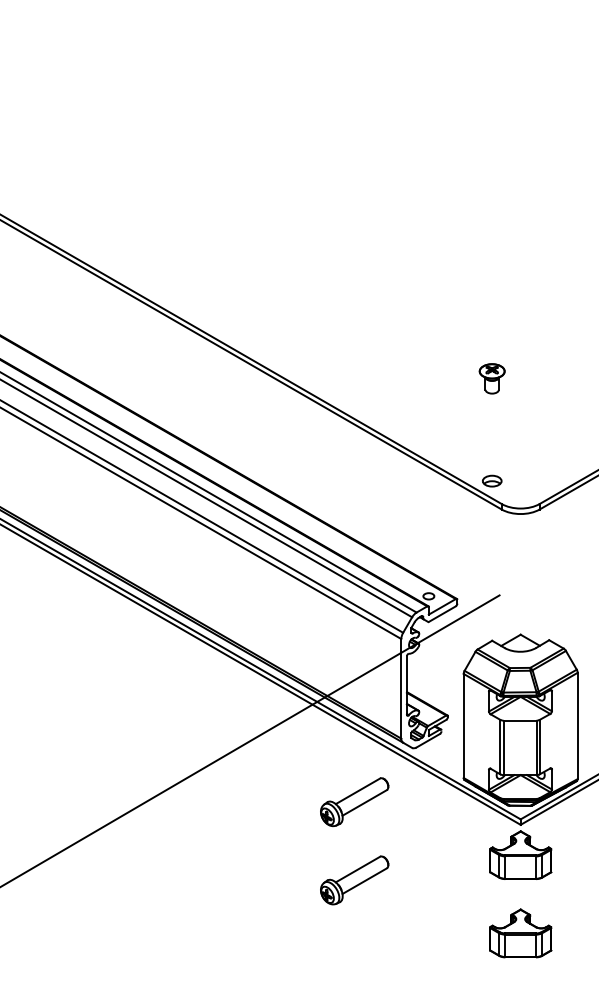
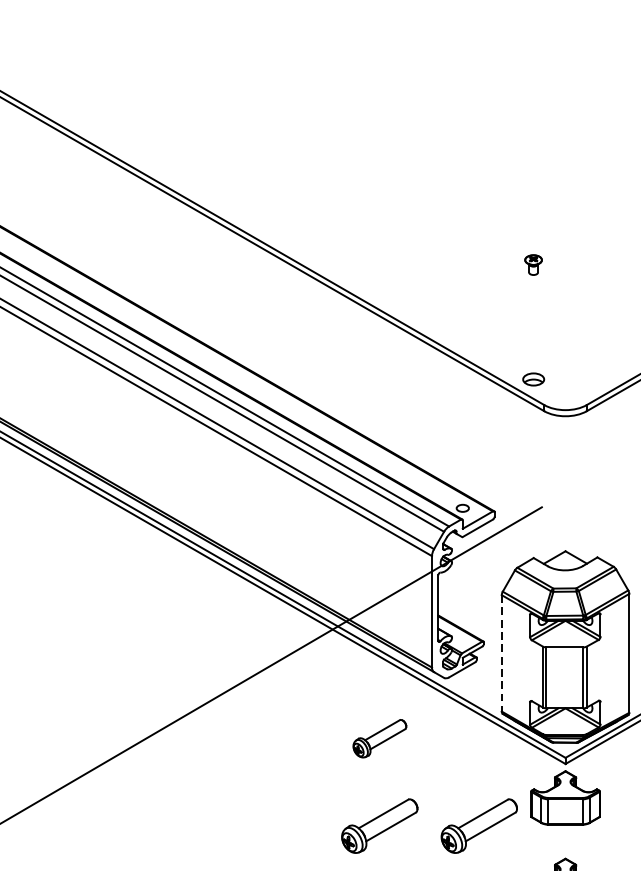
part: (491, 378) -> (532, 264), size x0.6
line: (463, 726) -> (501, 653), solid -> dashed
part: (354, 802) -> (379, 738), size x0.7
part: (443, 880) -> (479, 826), added

